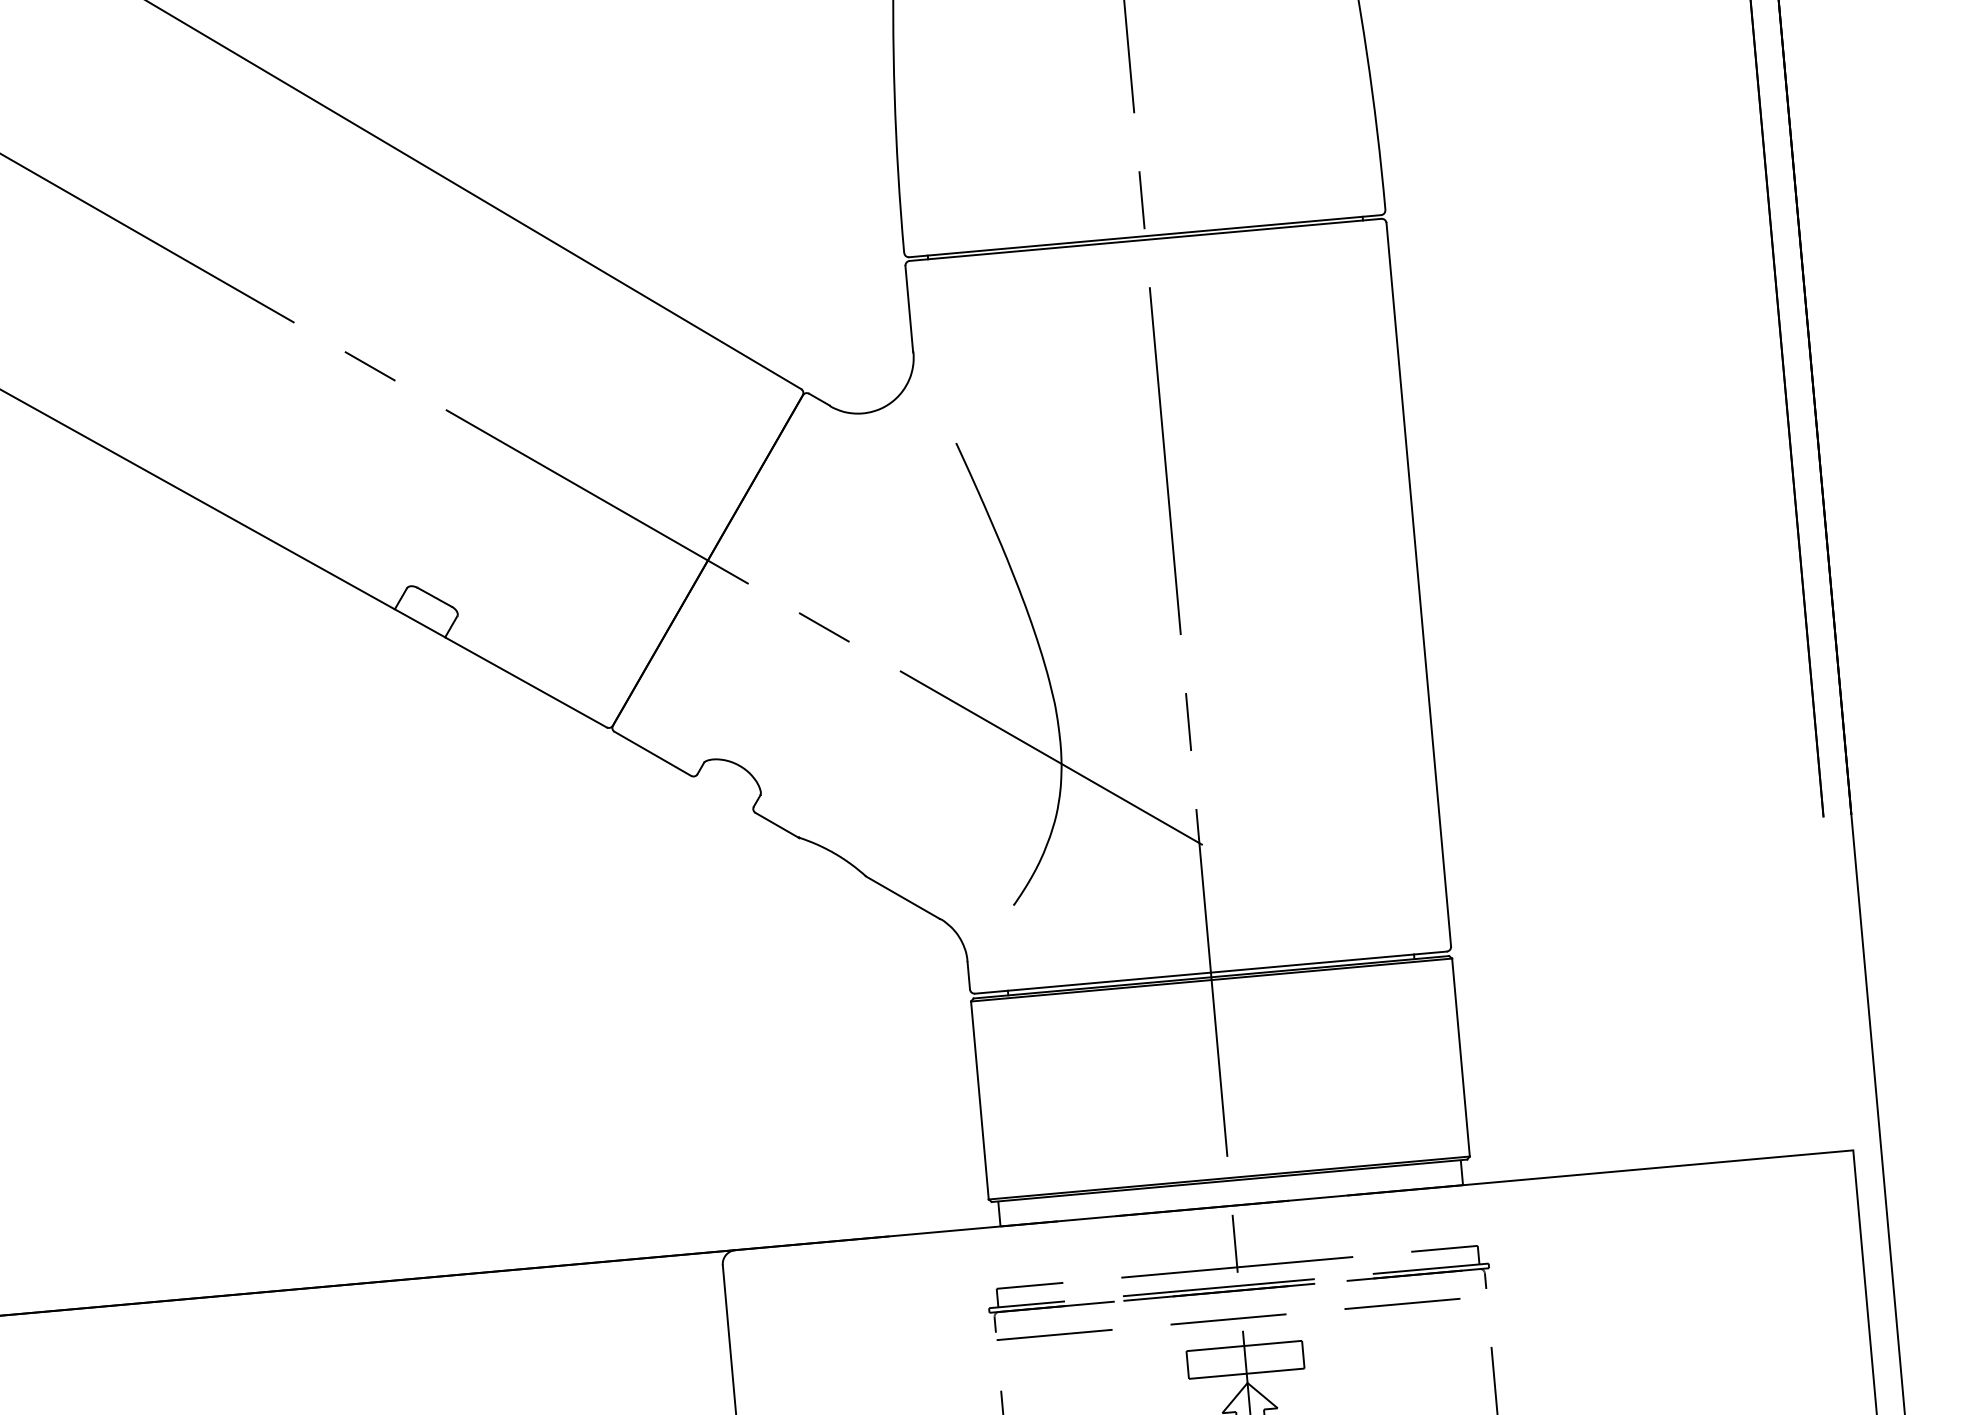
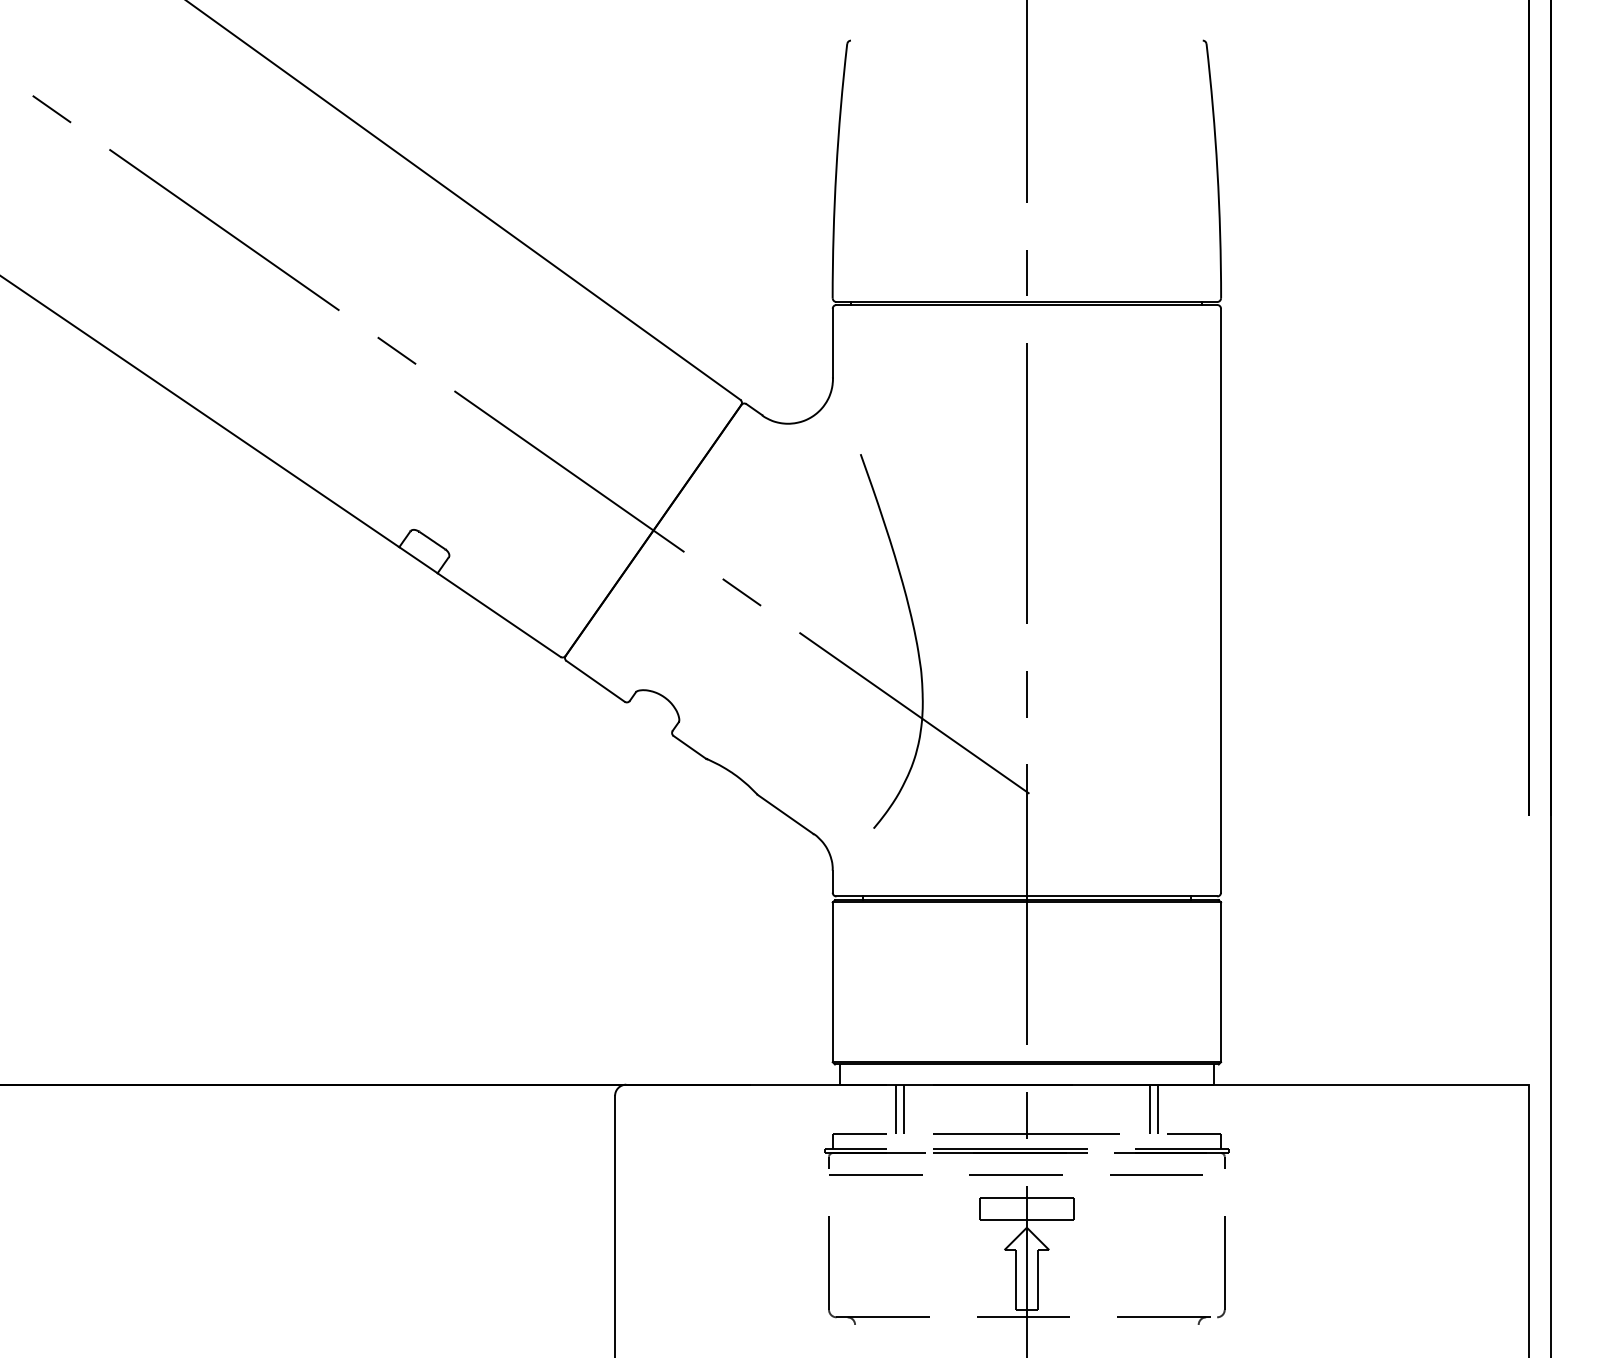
line: (1396, 1222) -> (1157, 1109), added
line: (1386, 1223) -> (1149, 1109), added
line: (1072, 1250) -> (896, 1109), added
line: (1081, 1250) -> (903, 1109), added

